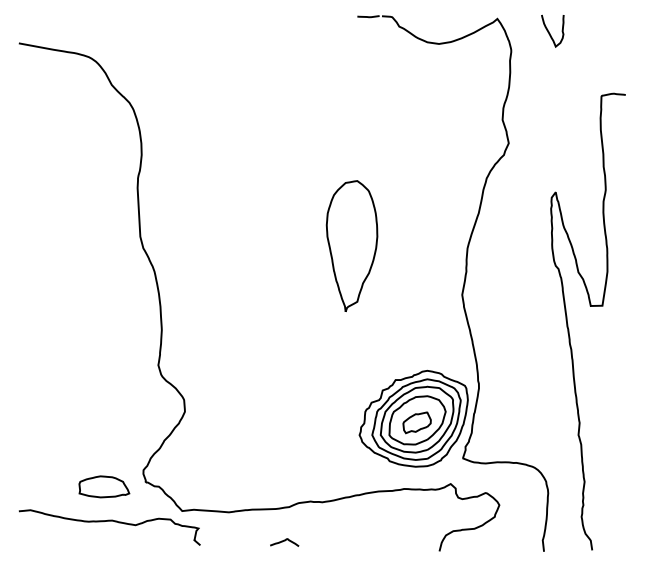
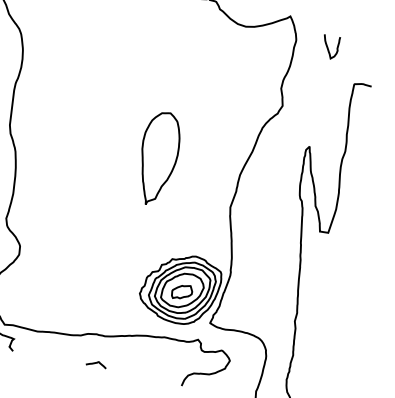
curve: (549, 31) -> (328, 47), moved
curve: (284, 541) -> (96, 363), moved

